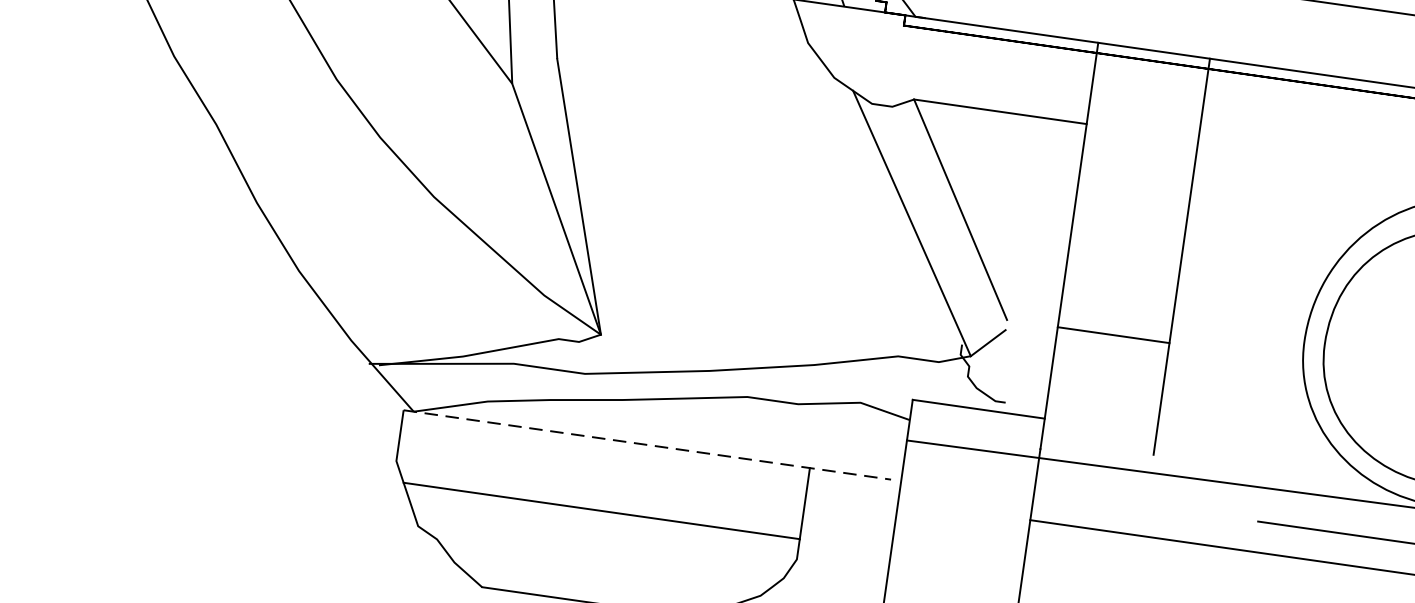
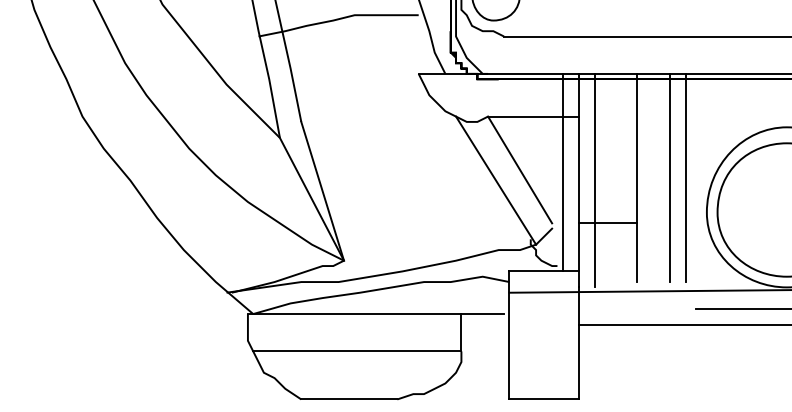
line: (1040, 226) -> (562, 172), added
line: (1099, 249) -> (594, 180), added
line: (1242, 264) -> (669, 177), added
line: (1273, 268) -> (685, 177), added
line: (648, 445) -> (376, 314), dashed -> solid

